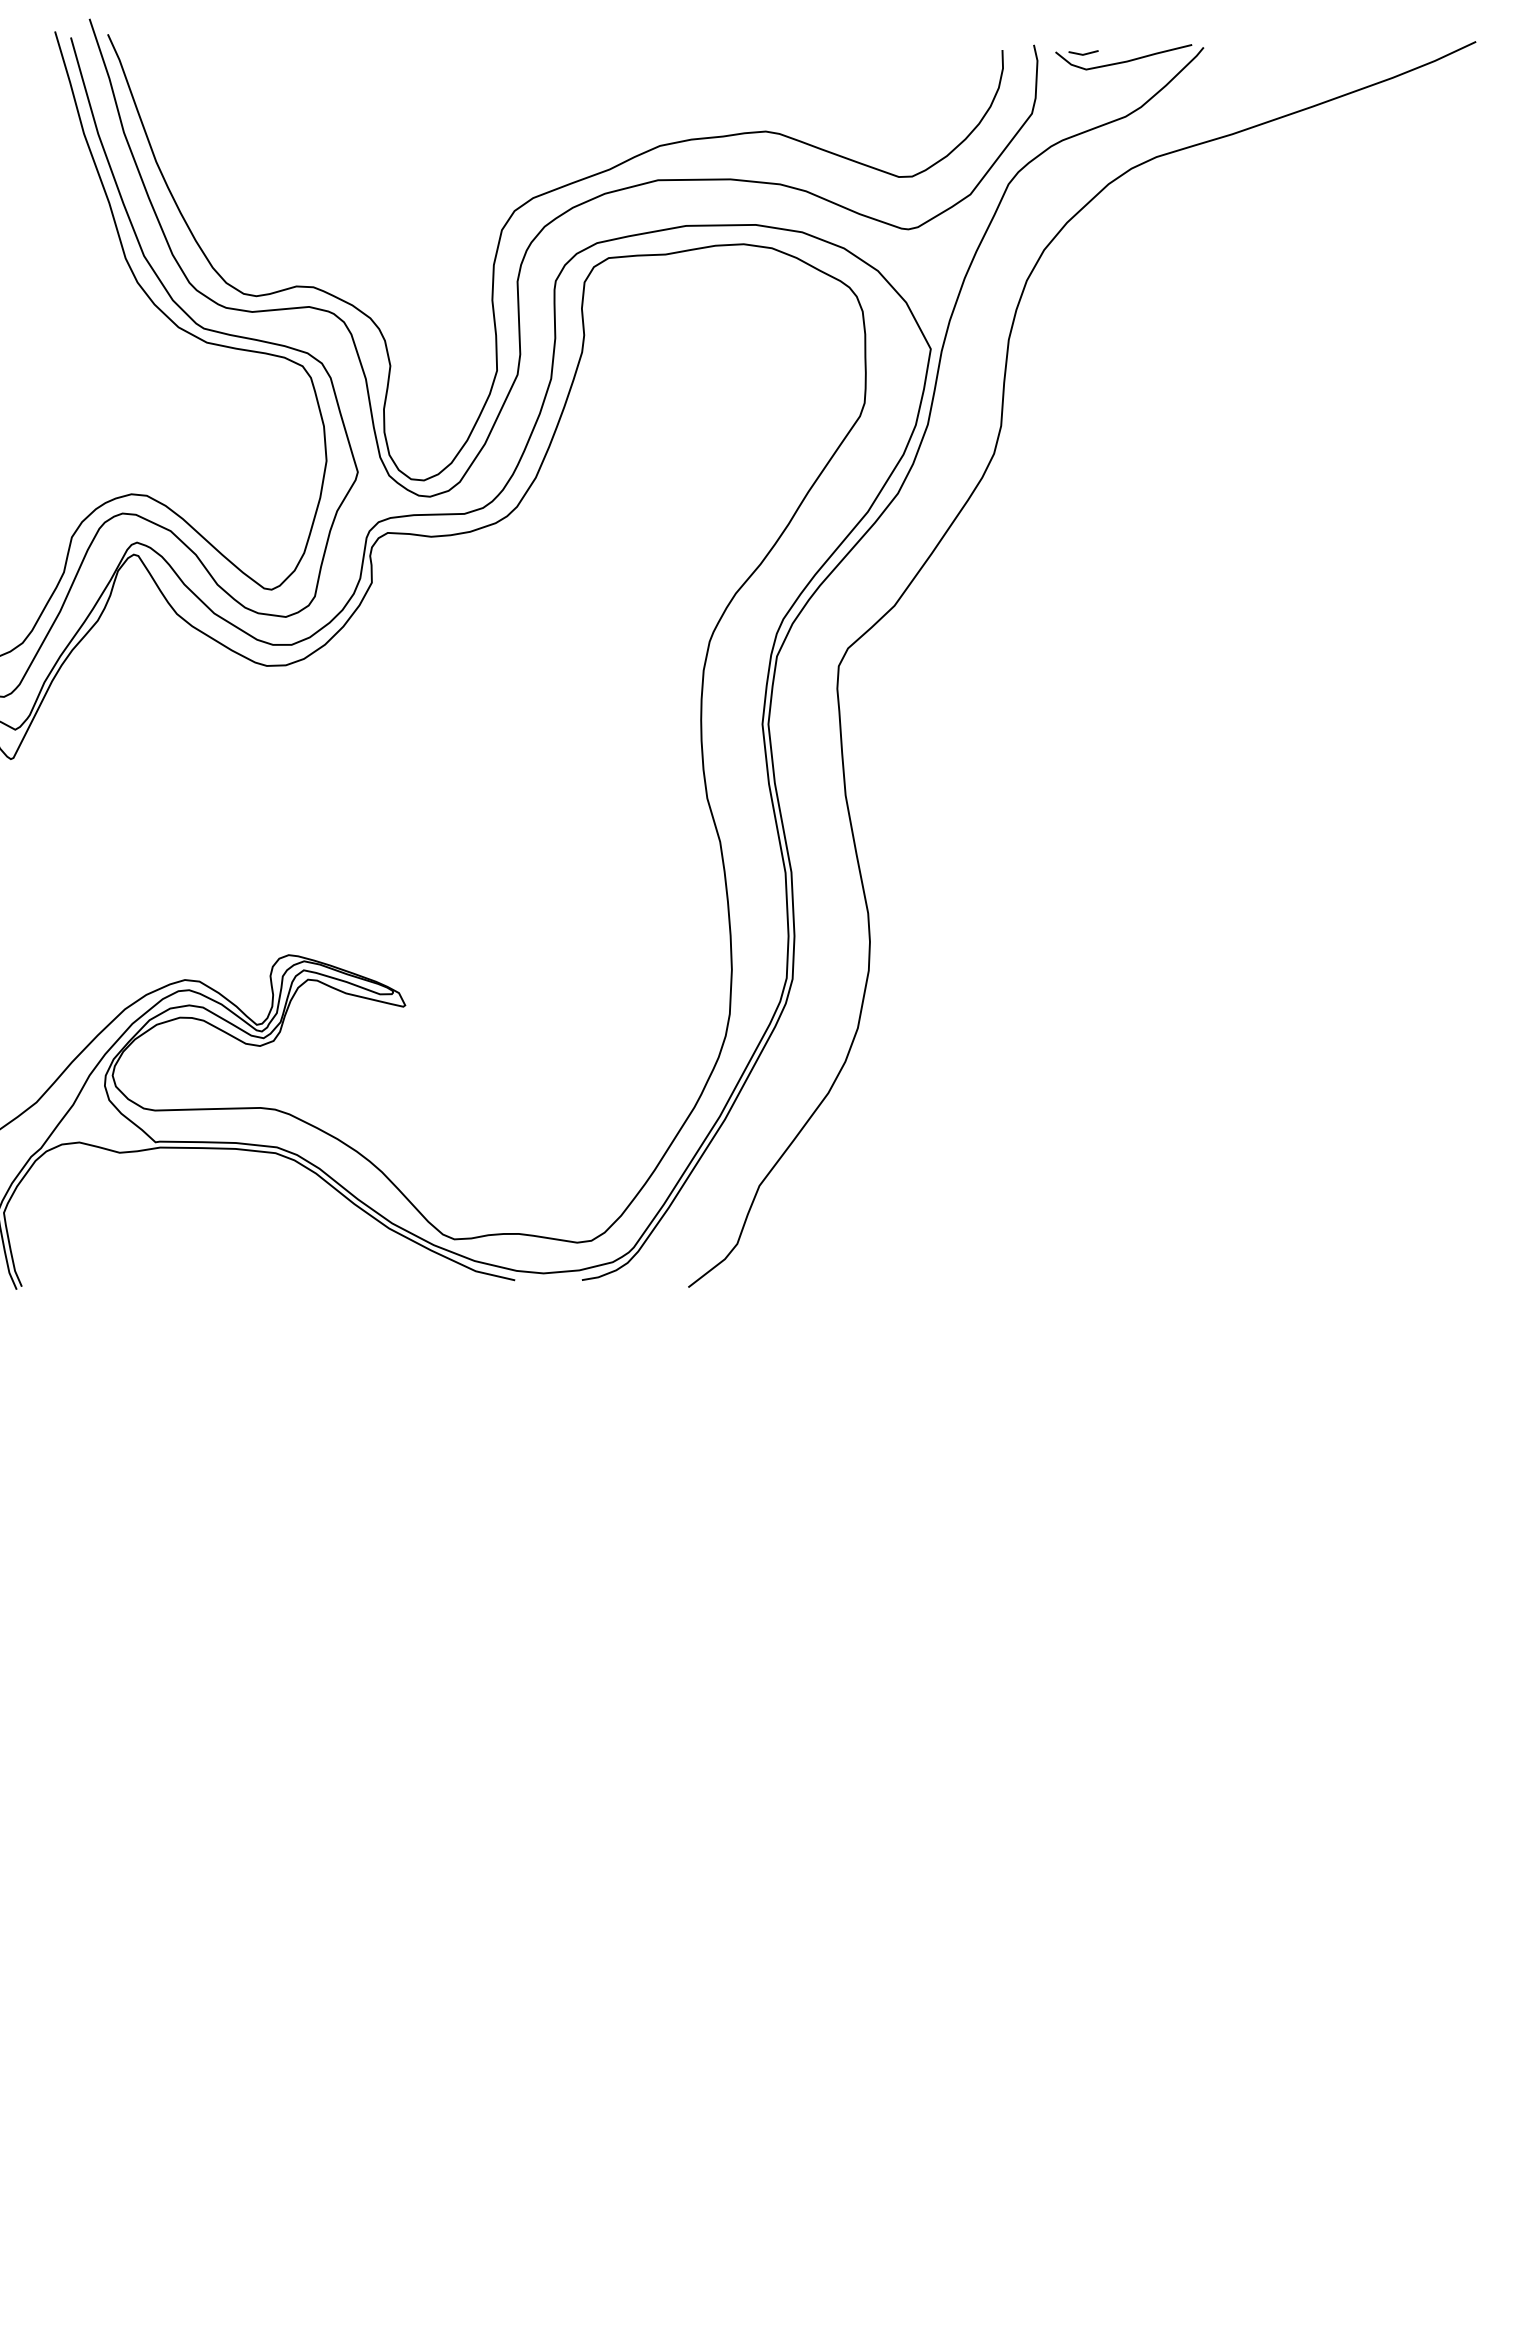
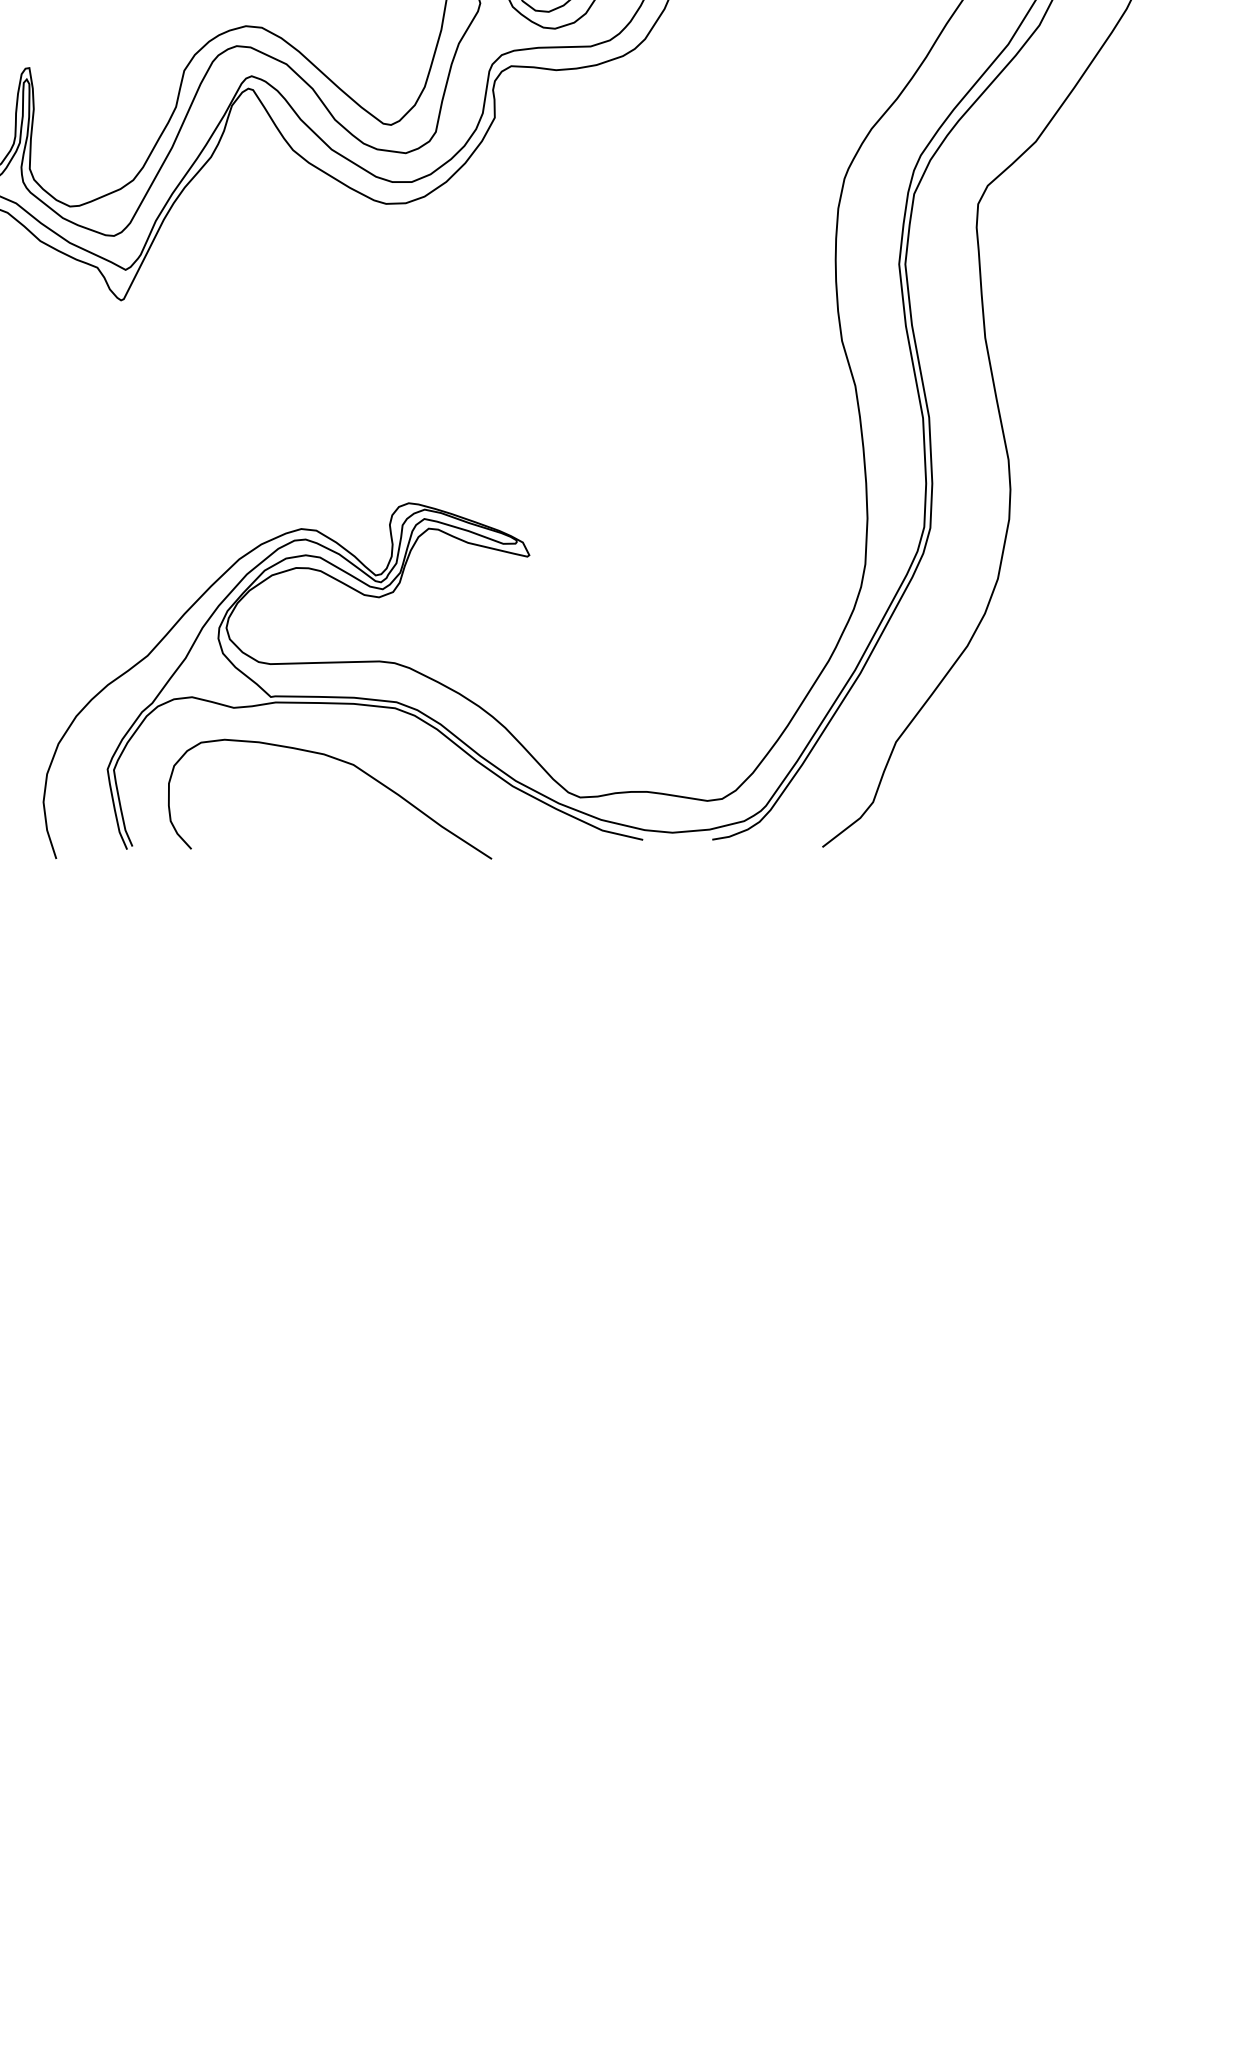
curve: (225, 1205) -> (343, 762), added

